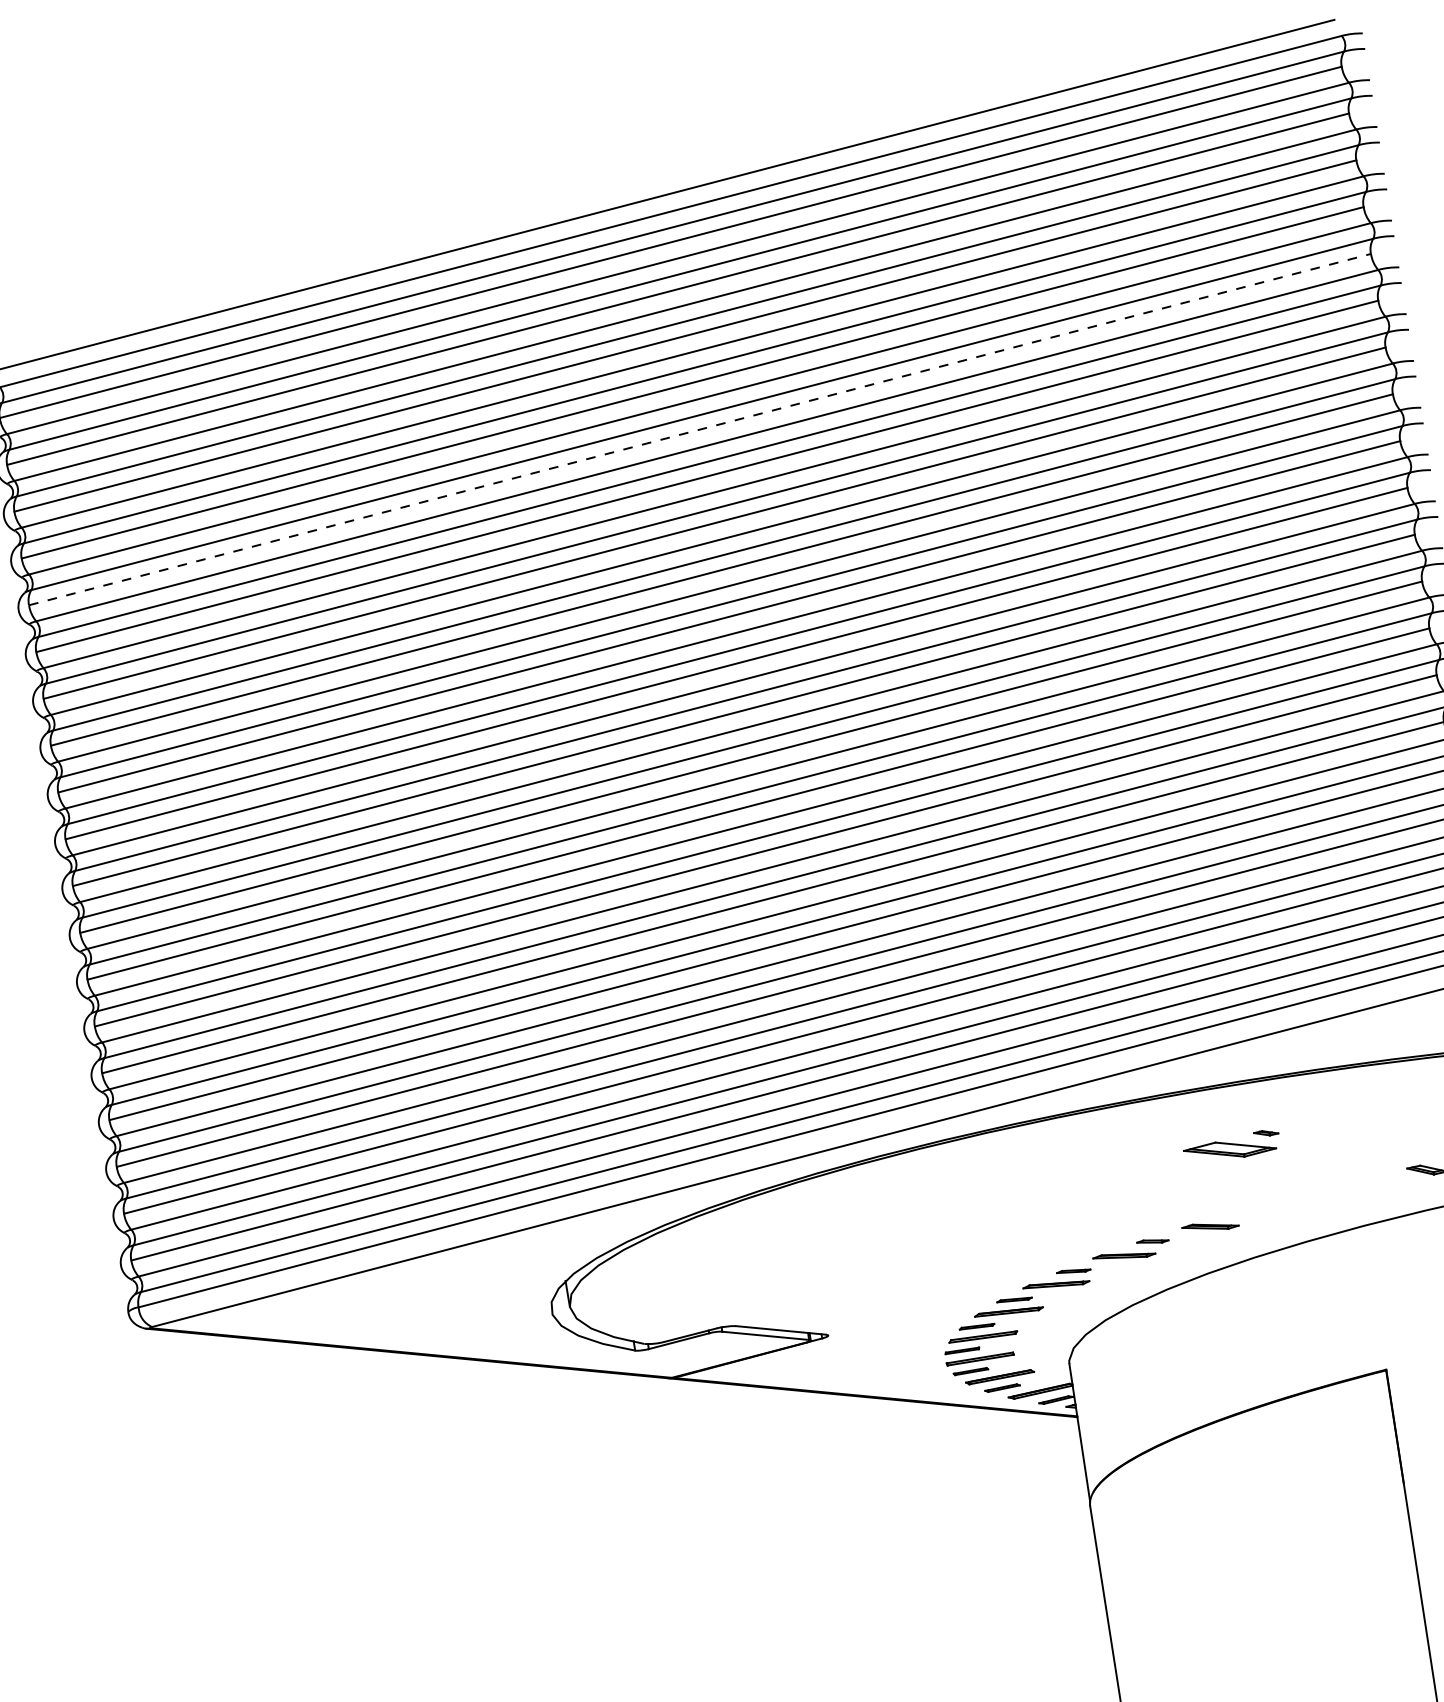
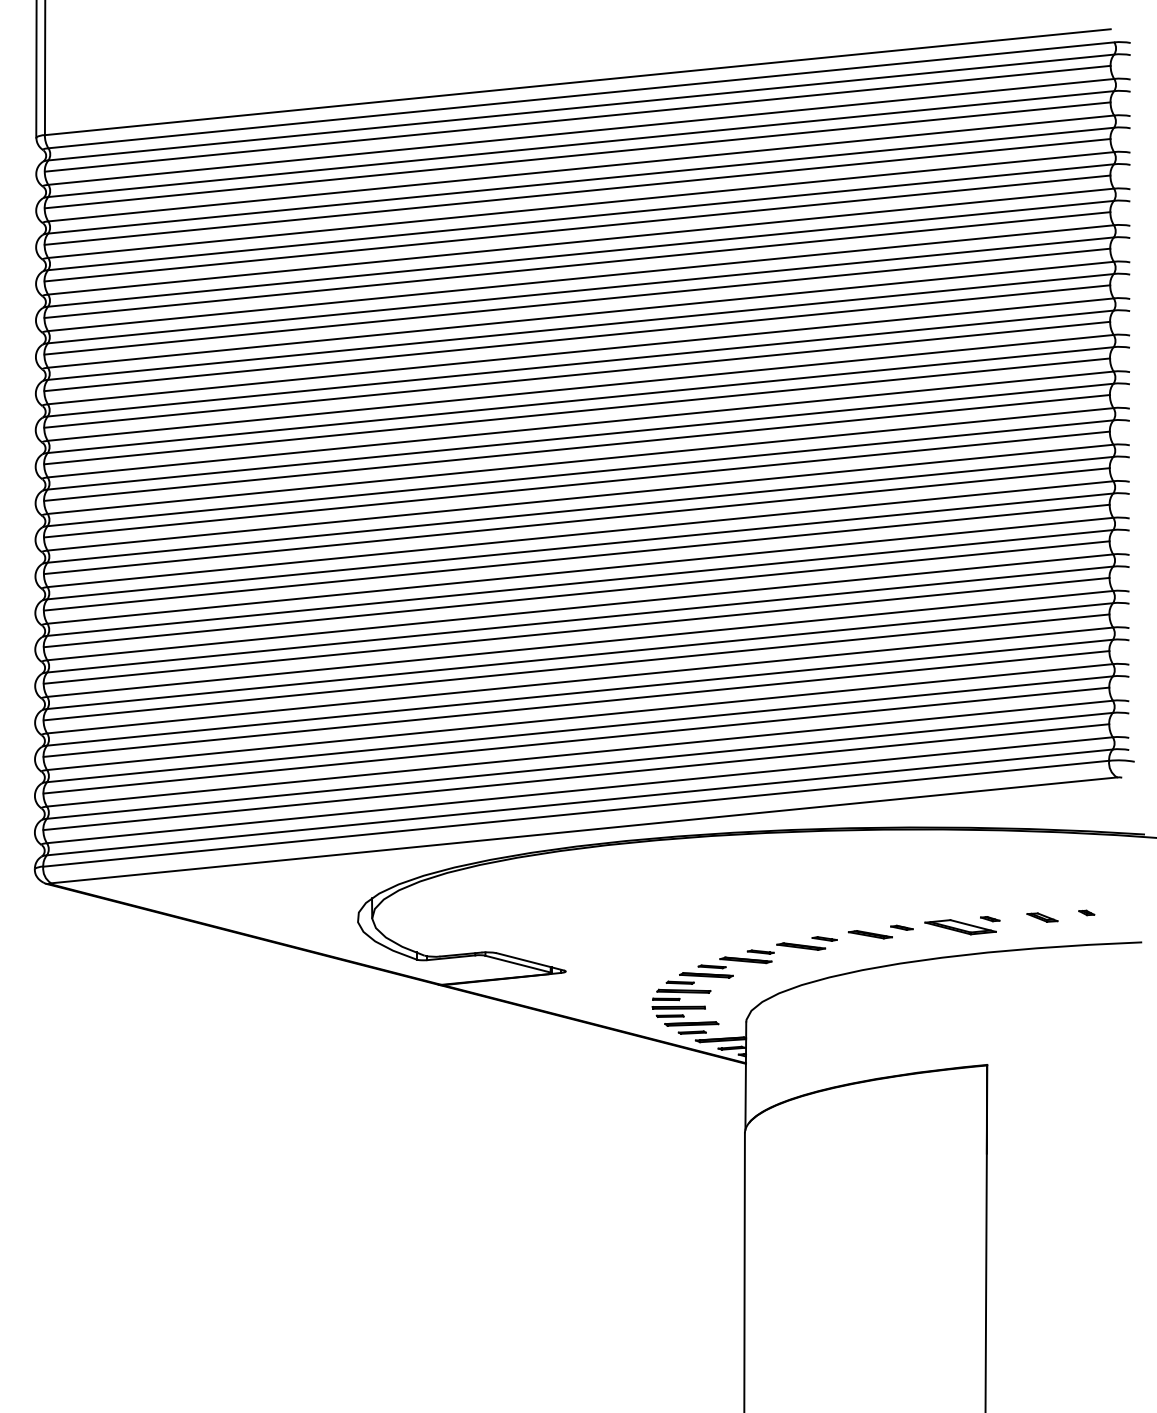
line: (700, 430) -> (577, 265), dashed -> solid
part: (1232, 1147) -> (962, 925), moved
part: (1248, 1211) -> (901, 927), added

